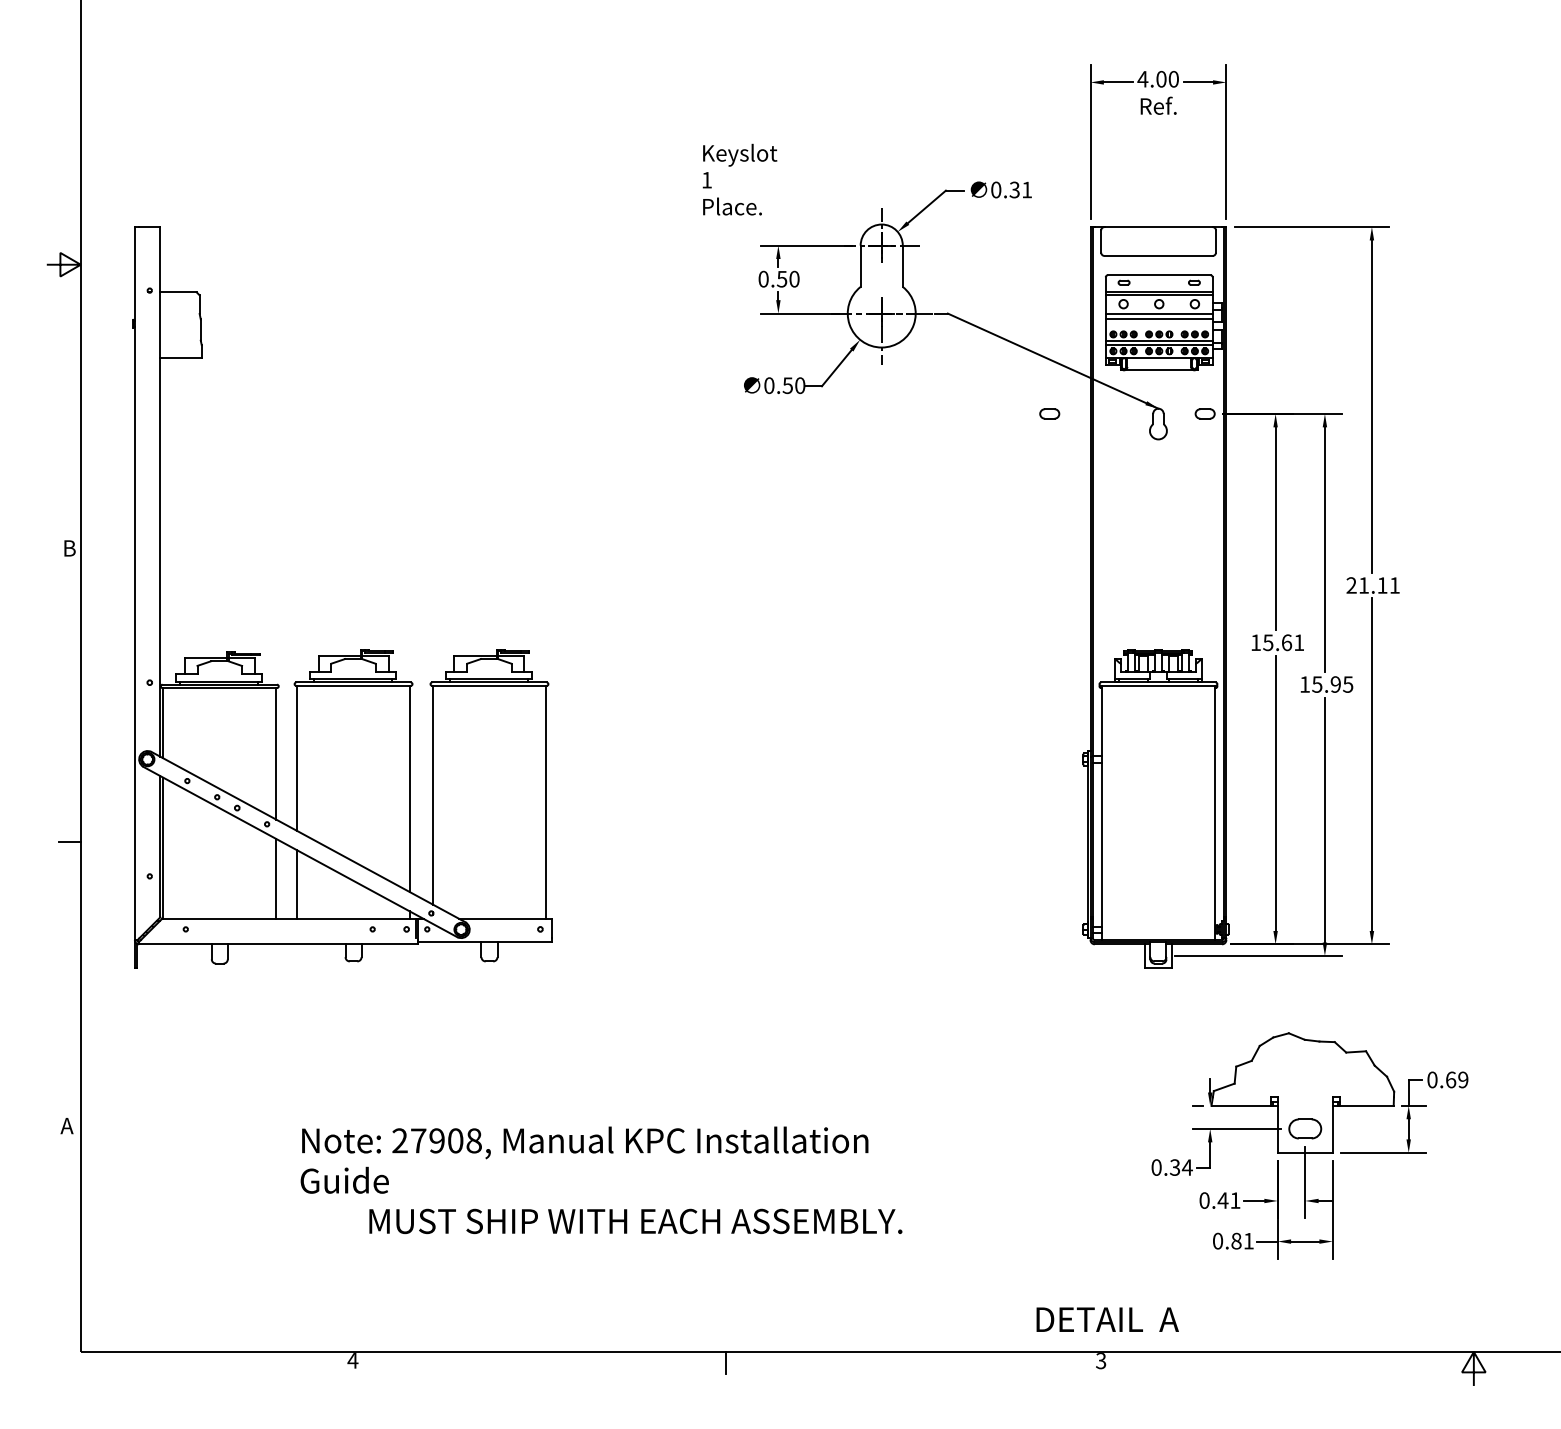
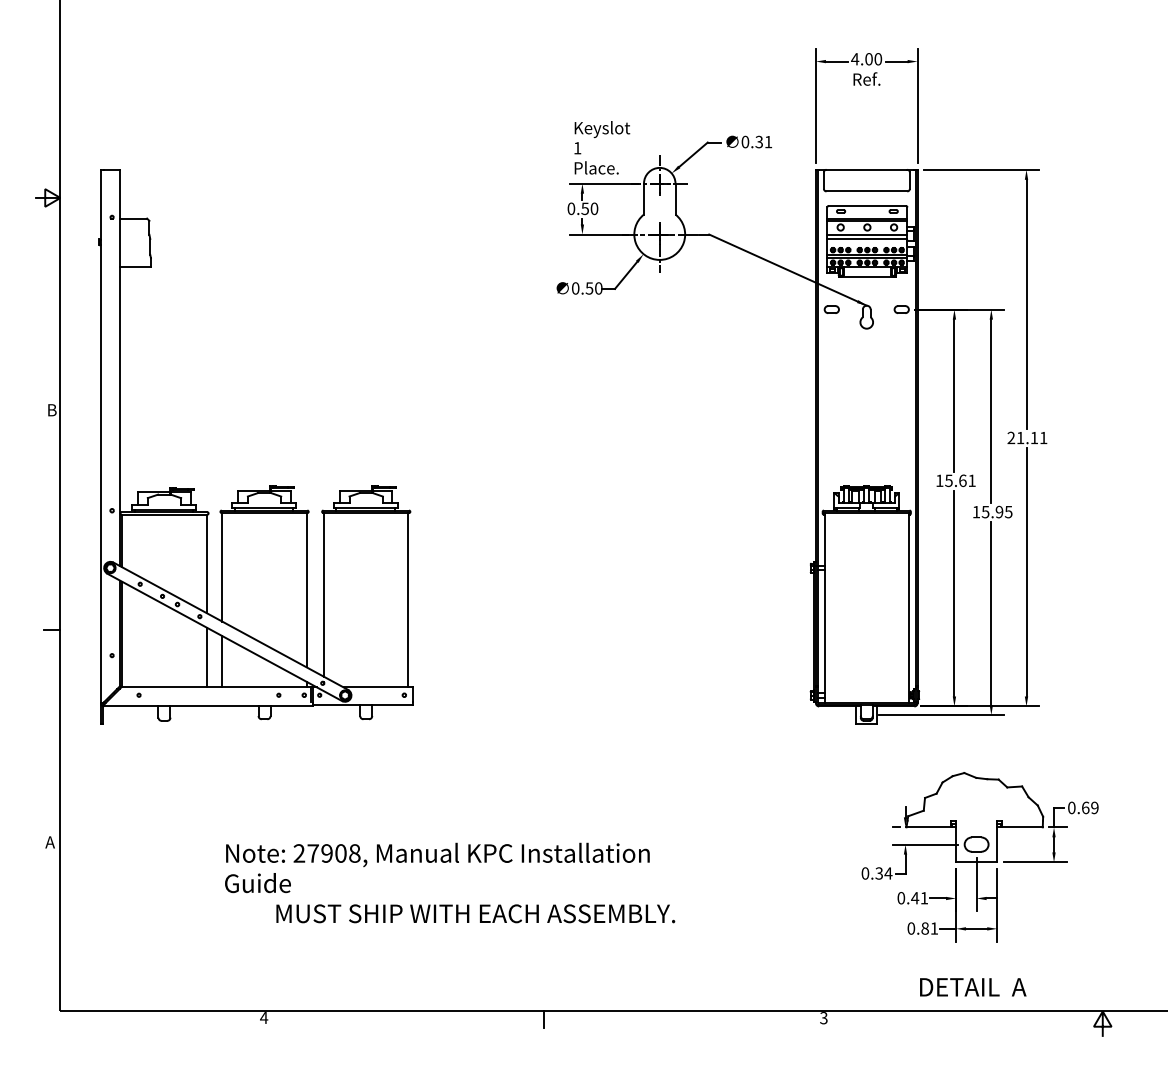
text: (739, 179) -> (601, 147), moved
part: (1049, 413) -> (831, 309), moved
text: (1107, 1319) -> (973, 987), moved

